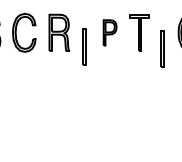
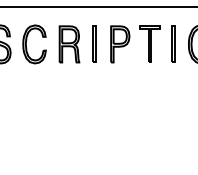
part: (110, 32) -> (120, 44), size x1.43
line: (83, 45) -> (93, 43), moved
line: (161, 47) -> (172, 43), moved

